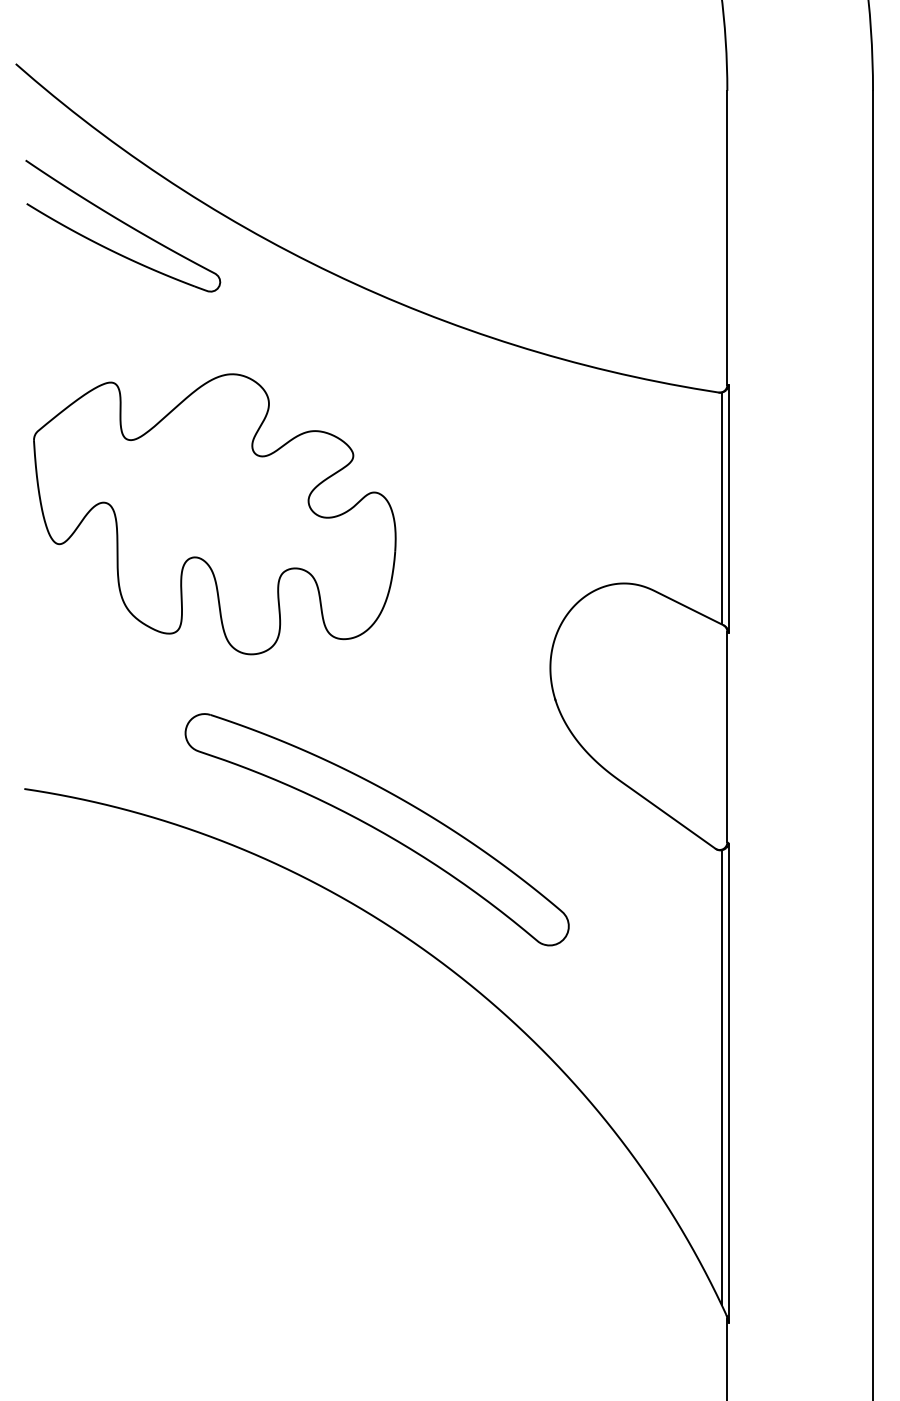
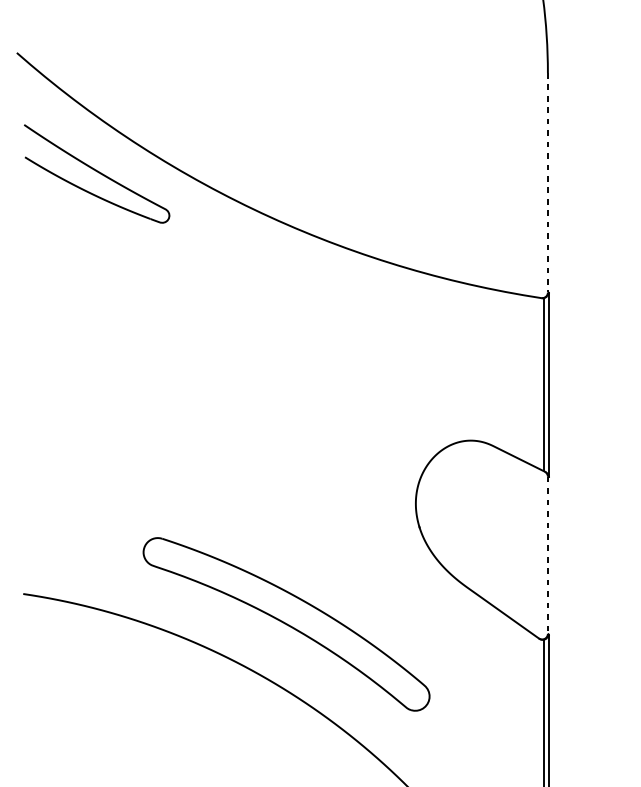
line: (727, 238) -> (548, 183), solid -> dashed
part: (214, 514) -> (165, 389), removed
line: (727, 737) -> (548, 555), solid -> dashed

